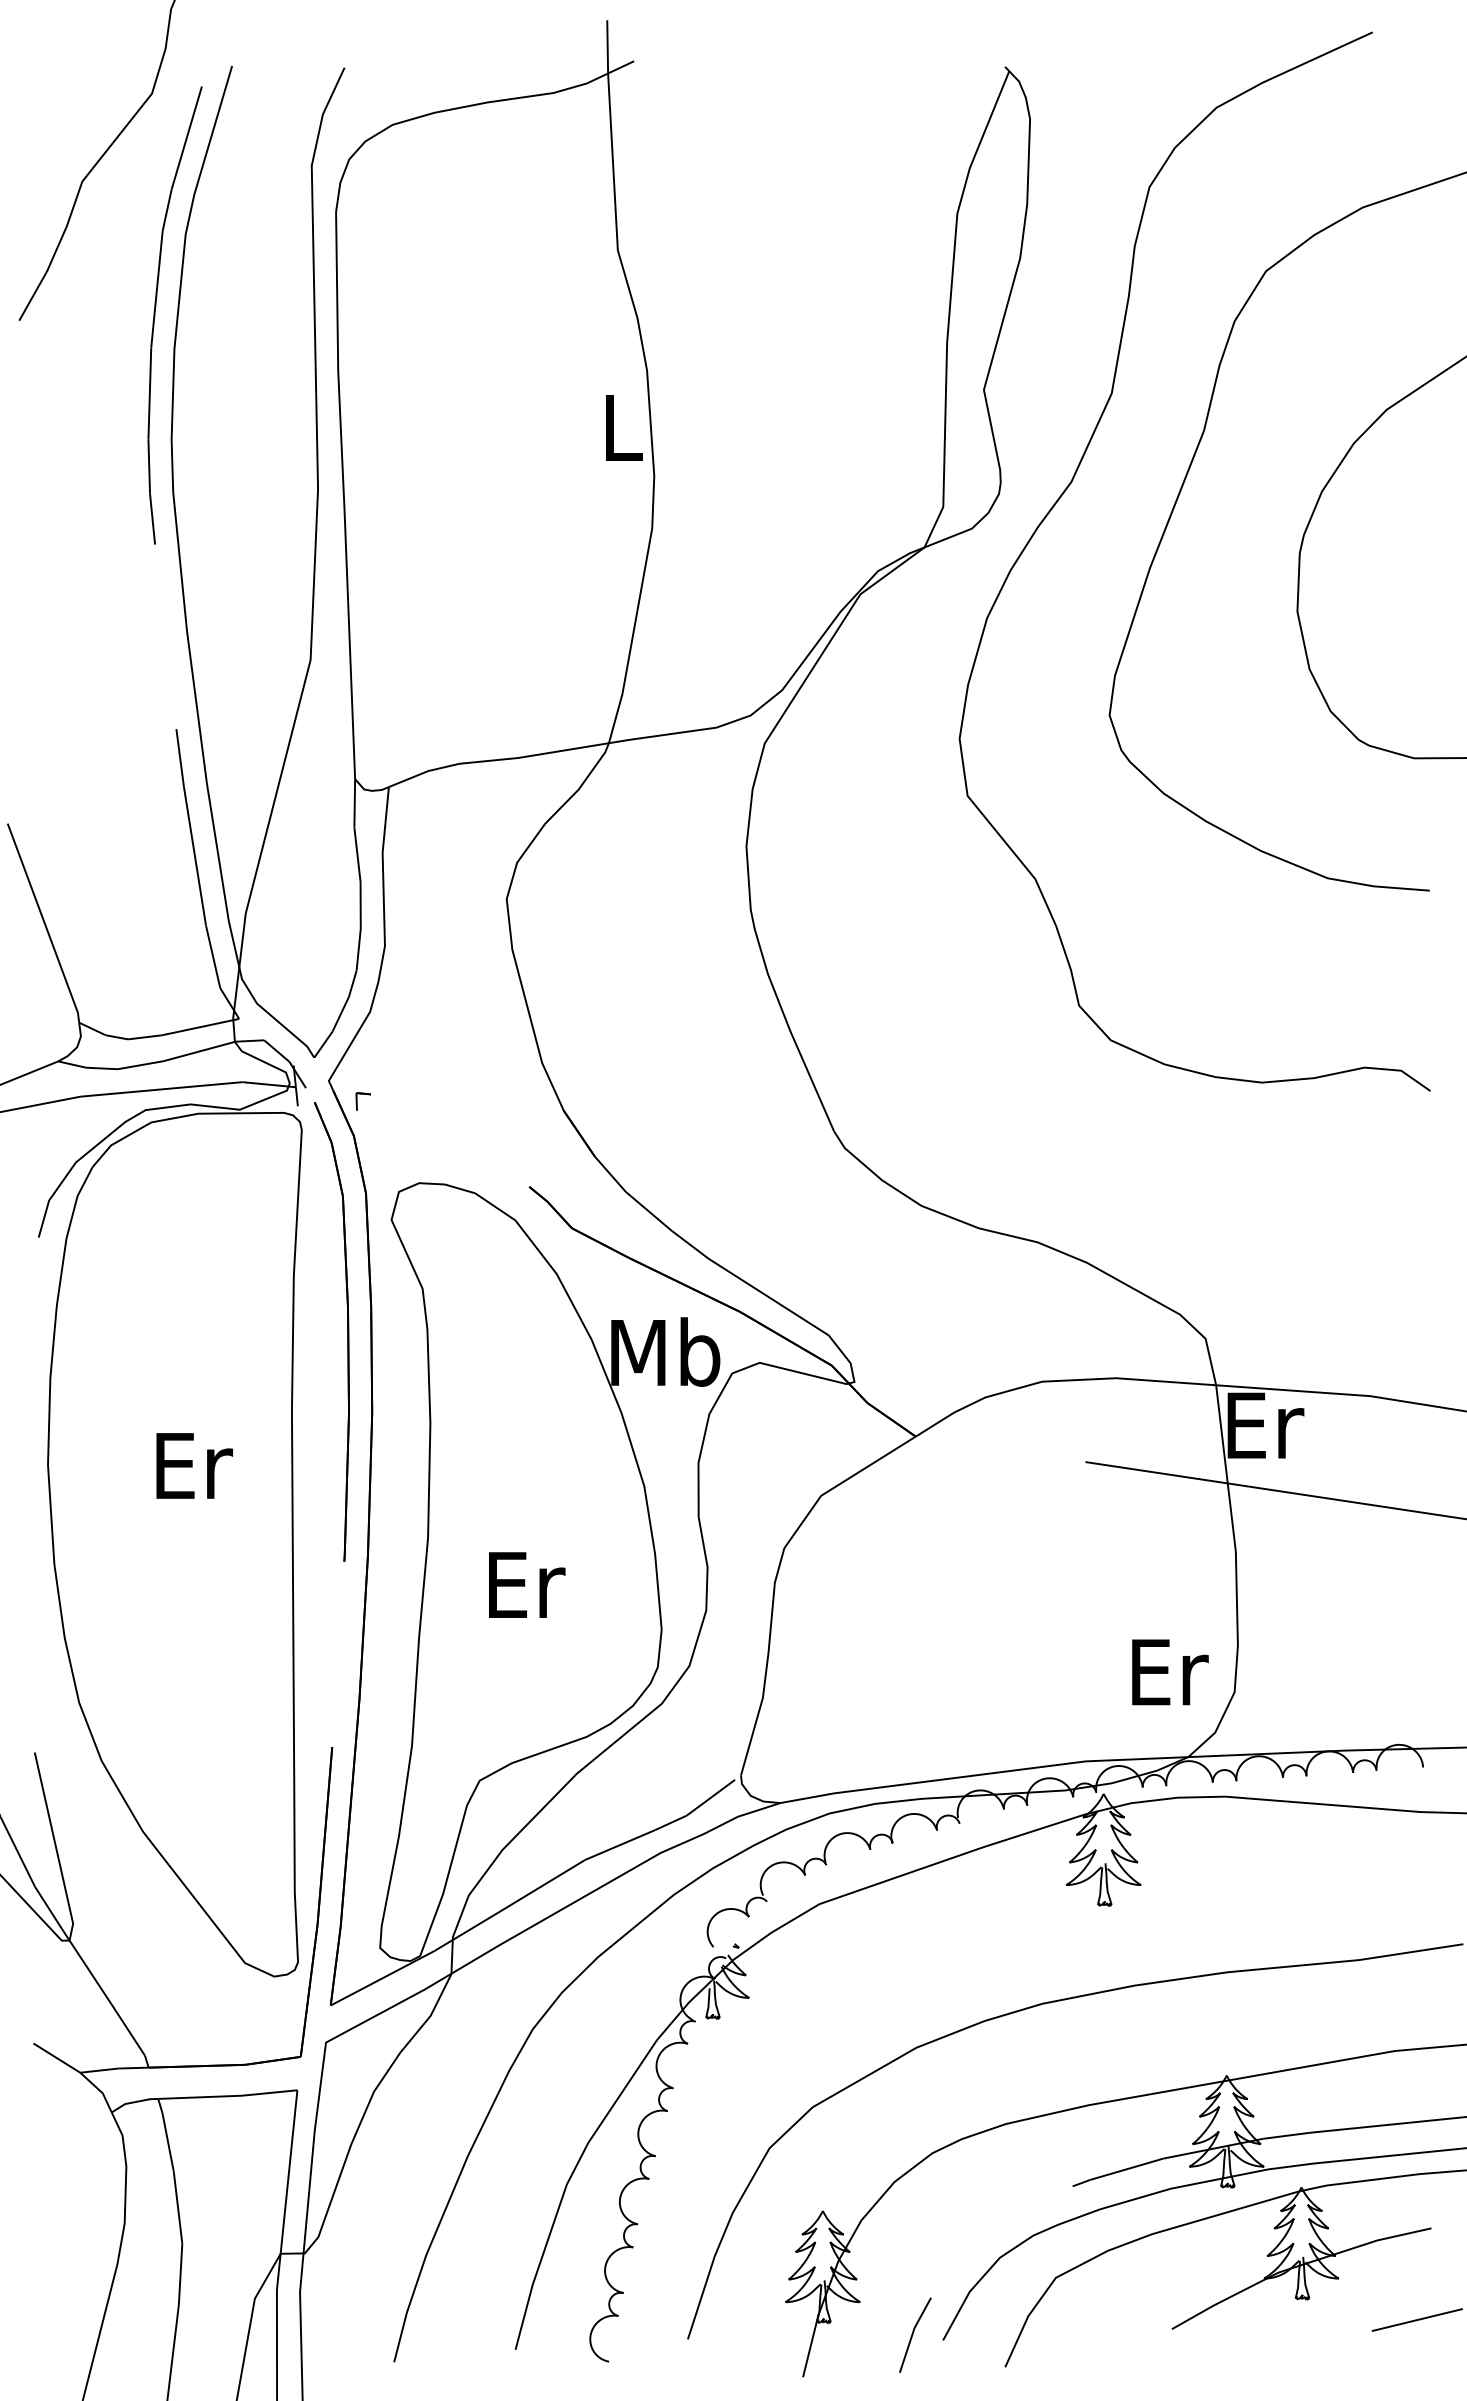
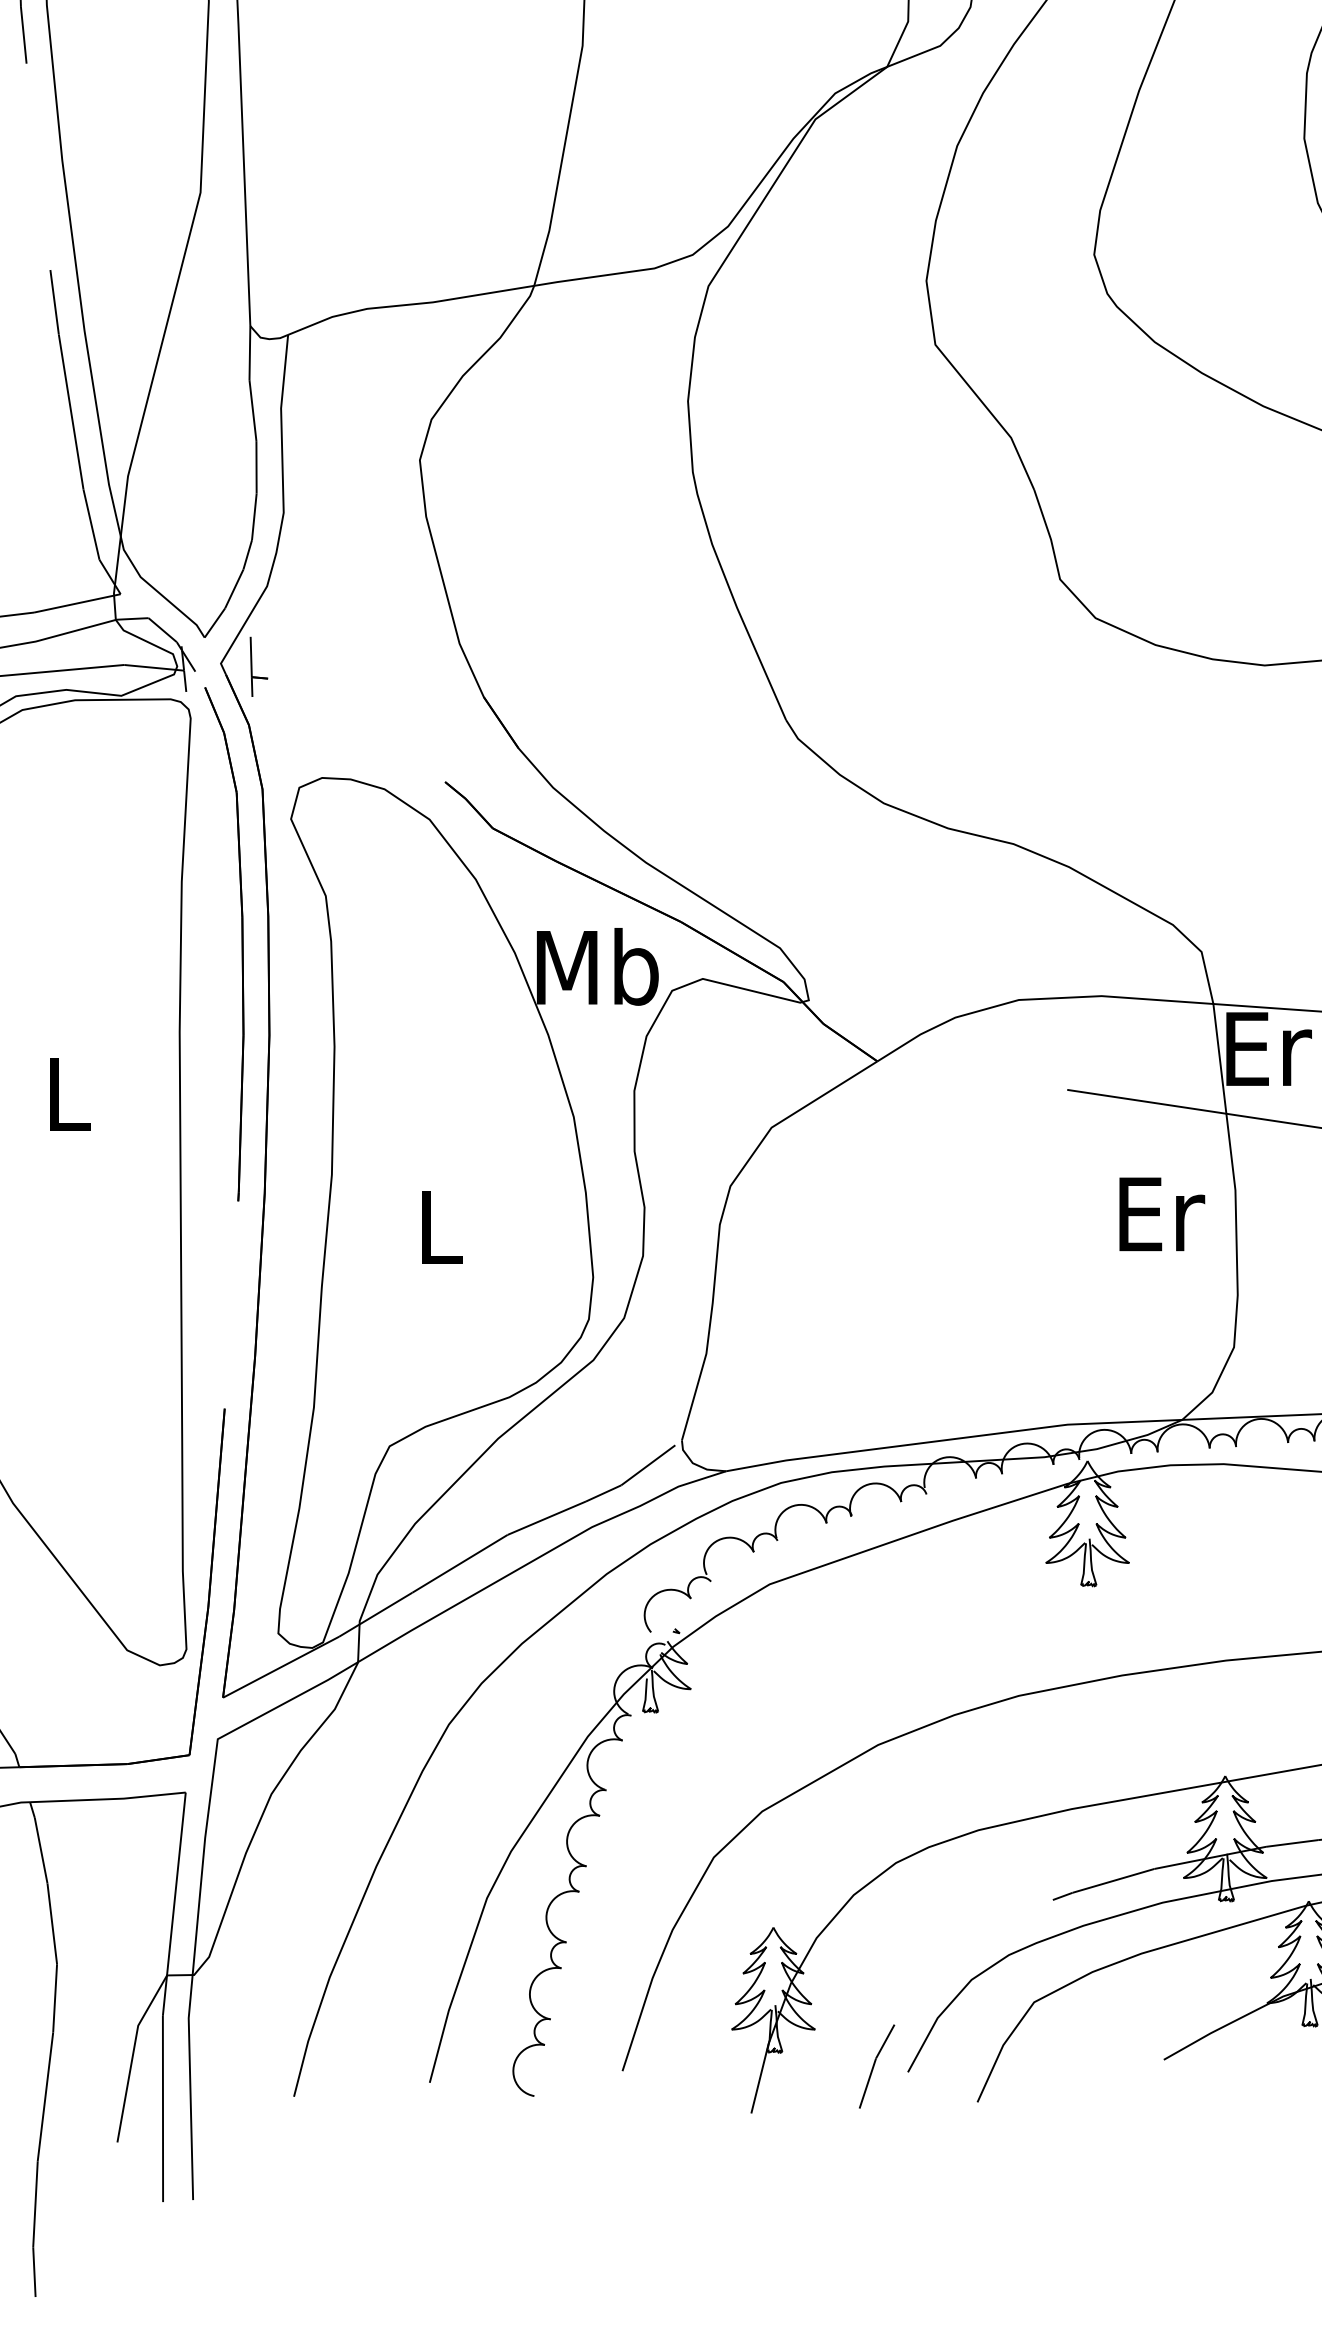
line: (355, 1075) -> (250, 657), added
text: (194, 1465) -> (70, 1093), Er -> L
text: (527, 1584) -> (443, 1226), Er -> L
text: (1170, 1672) -> (1162, 1214), moved

